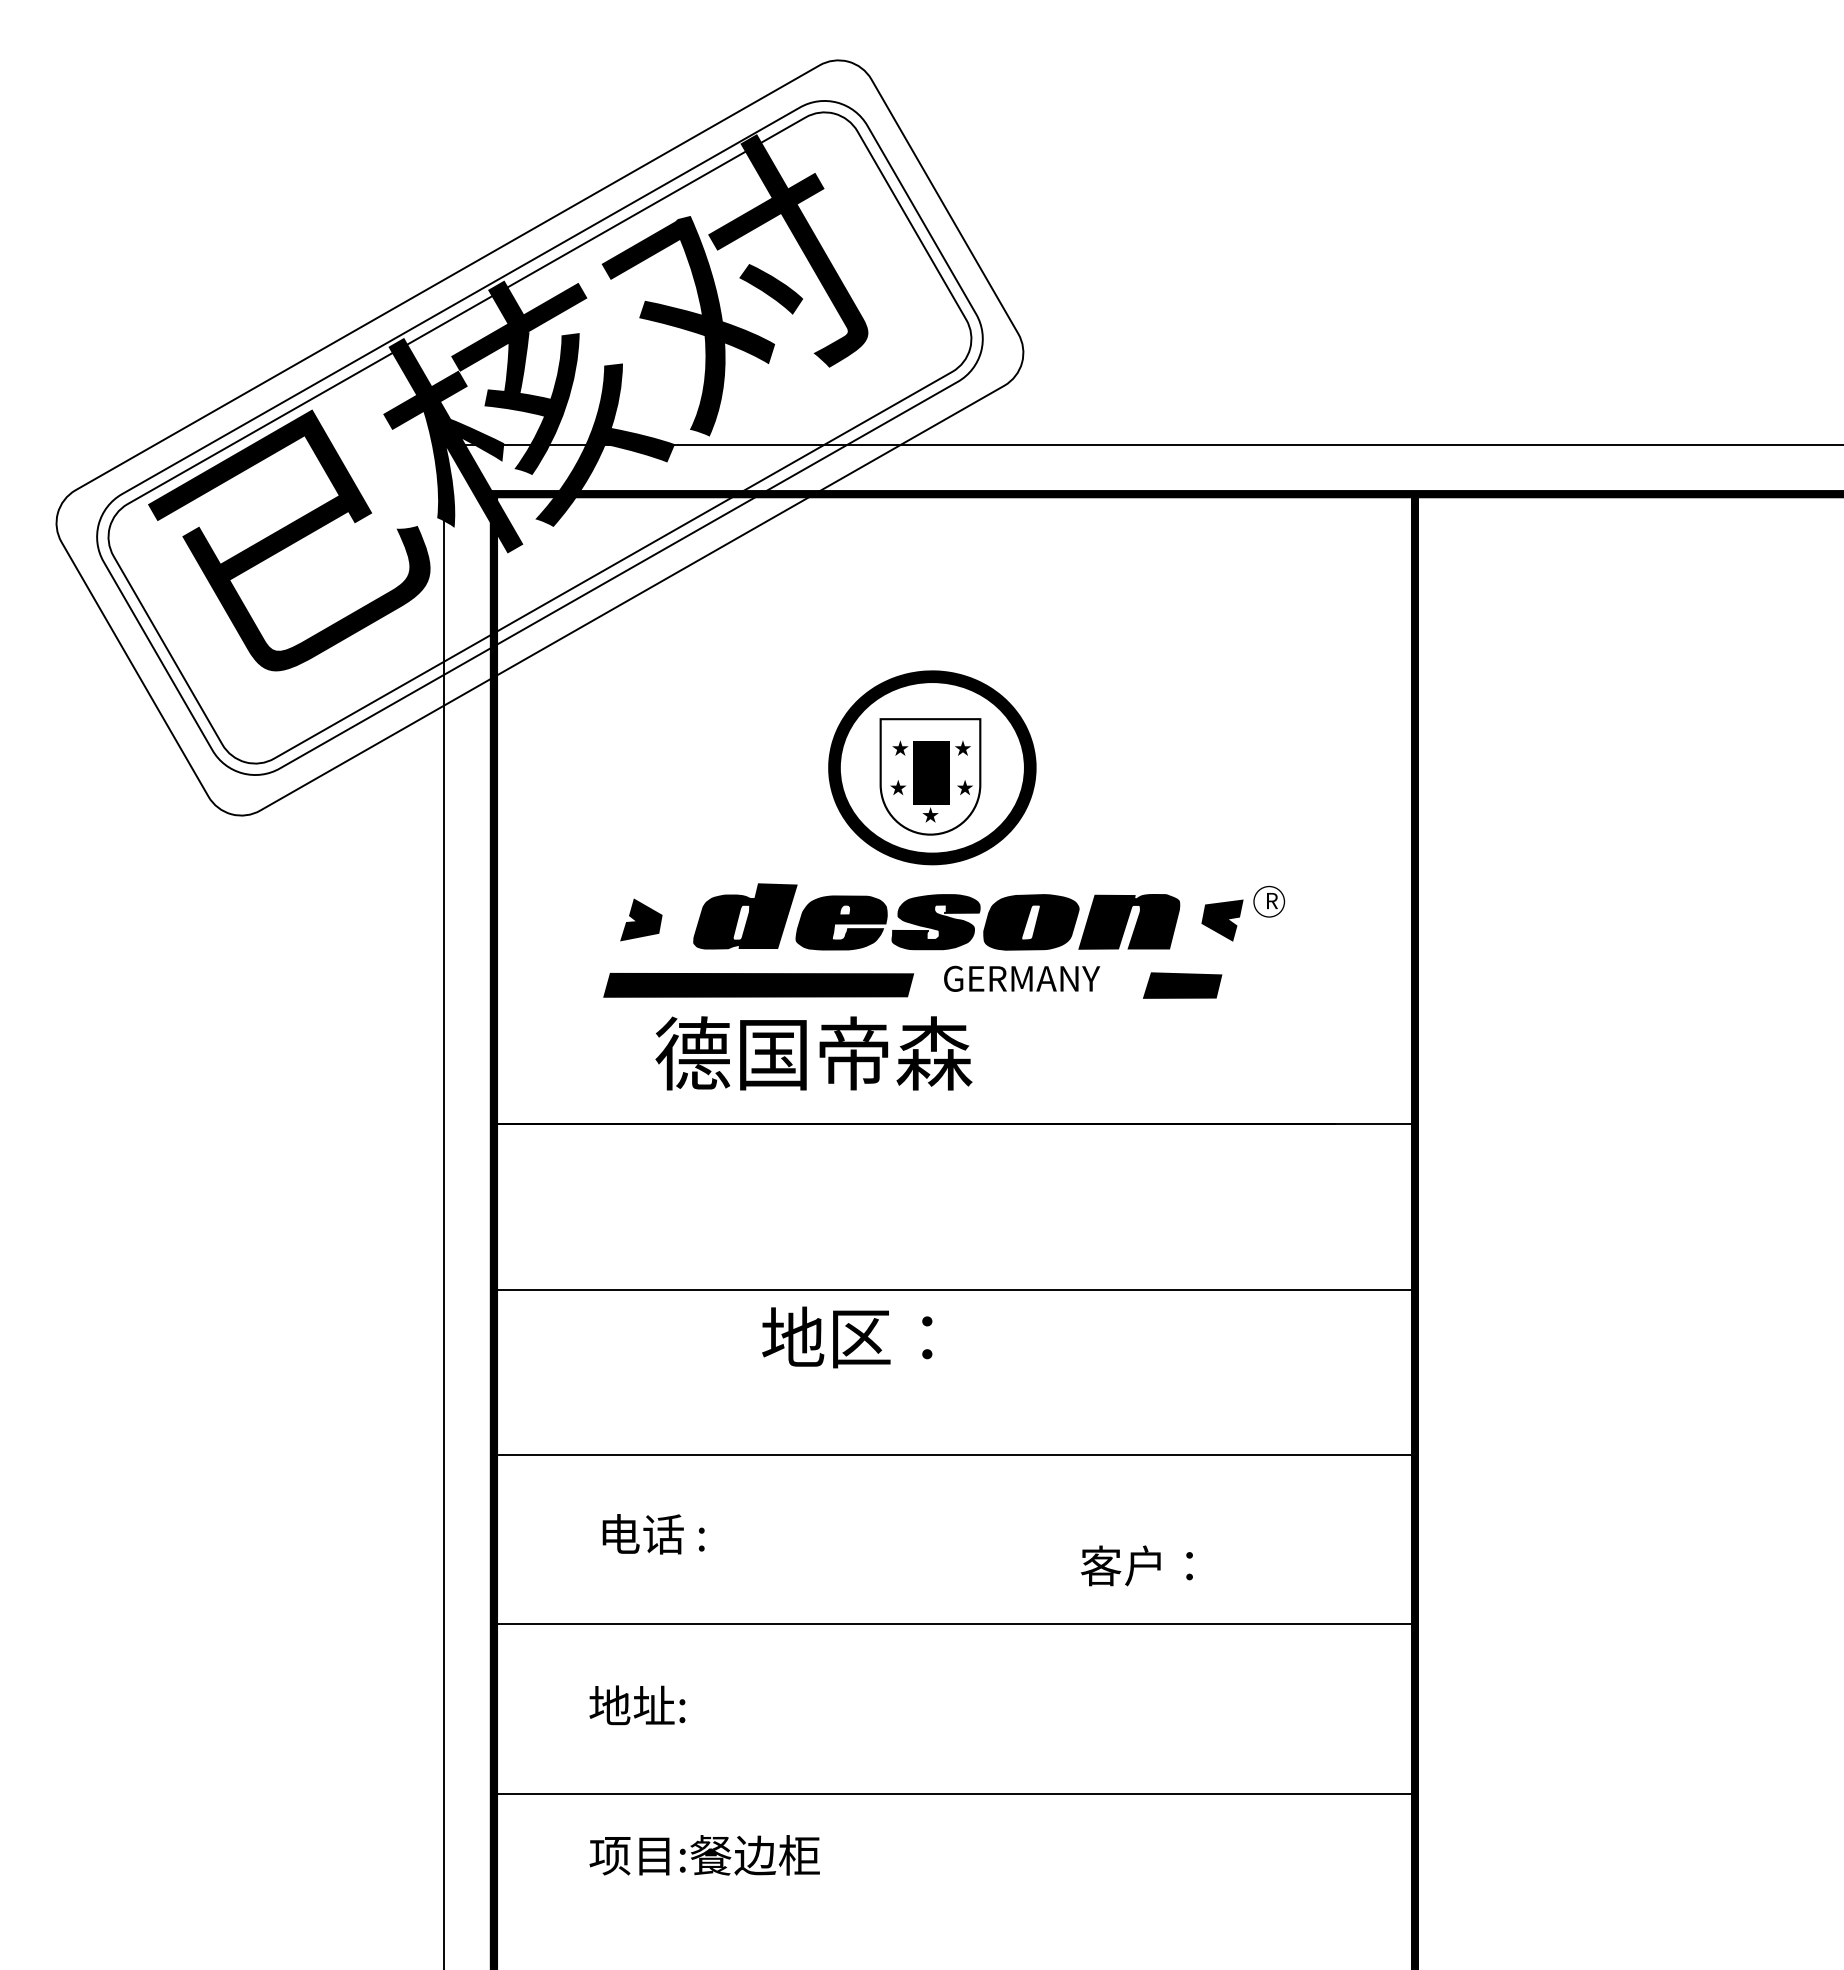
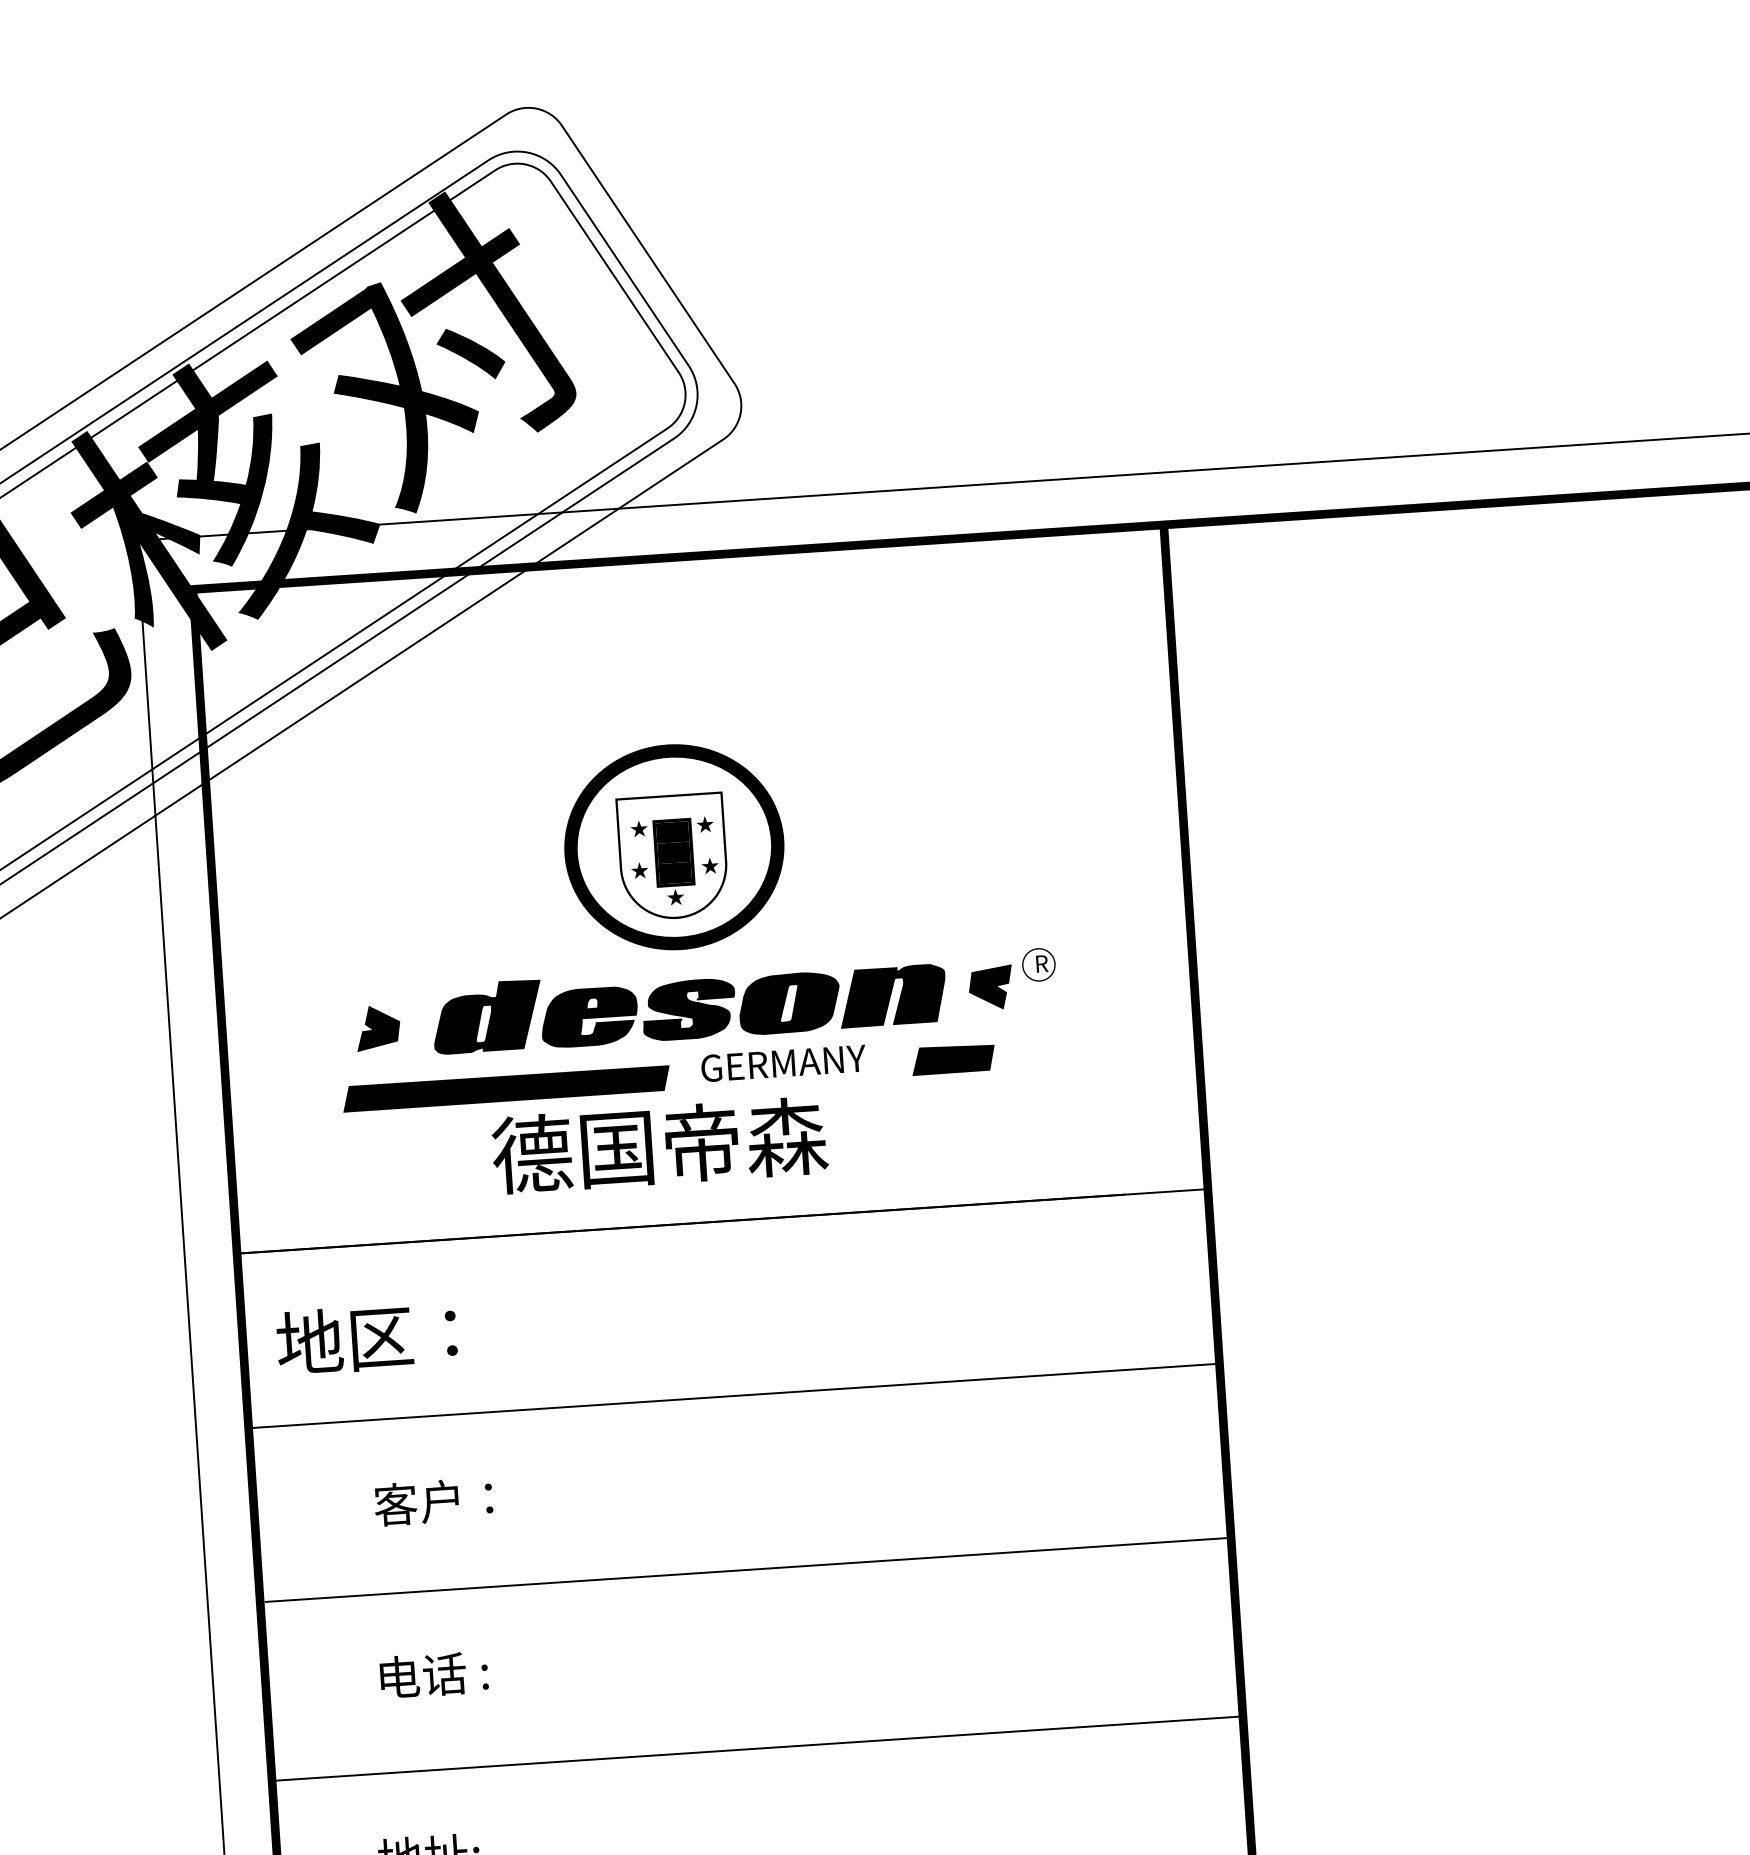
text: (813, 1053) -> (659, 1145), moved
text: (847, 1337) -> (367, 1338), moved
text: (1136, 1565) -> (433, 1501), moved

